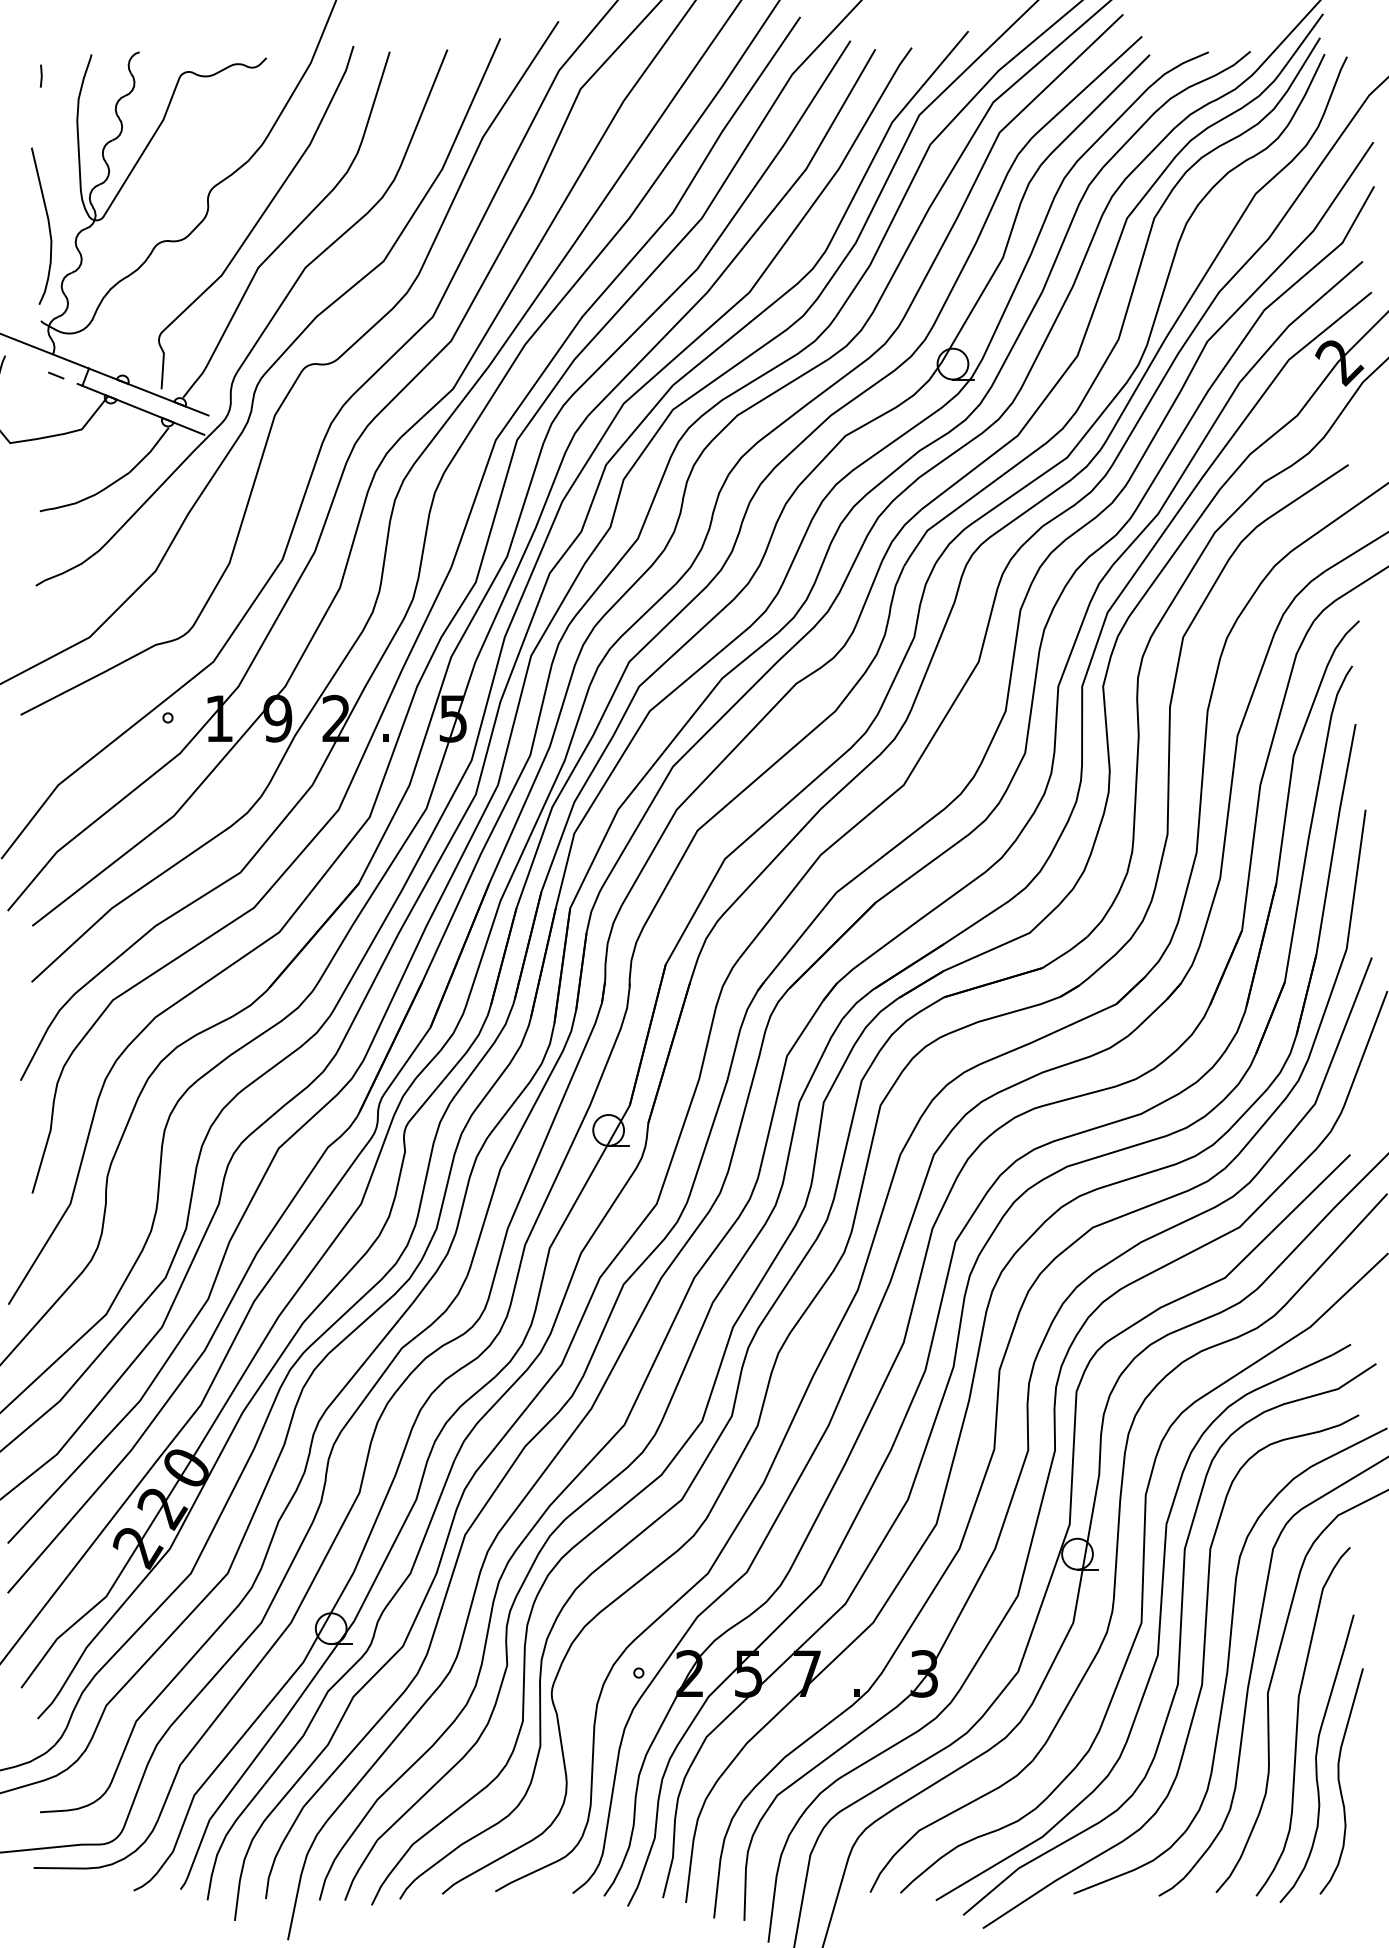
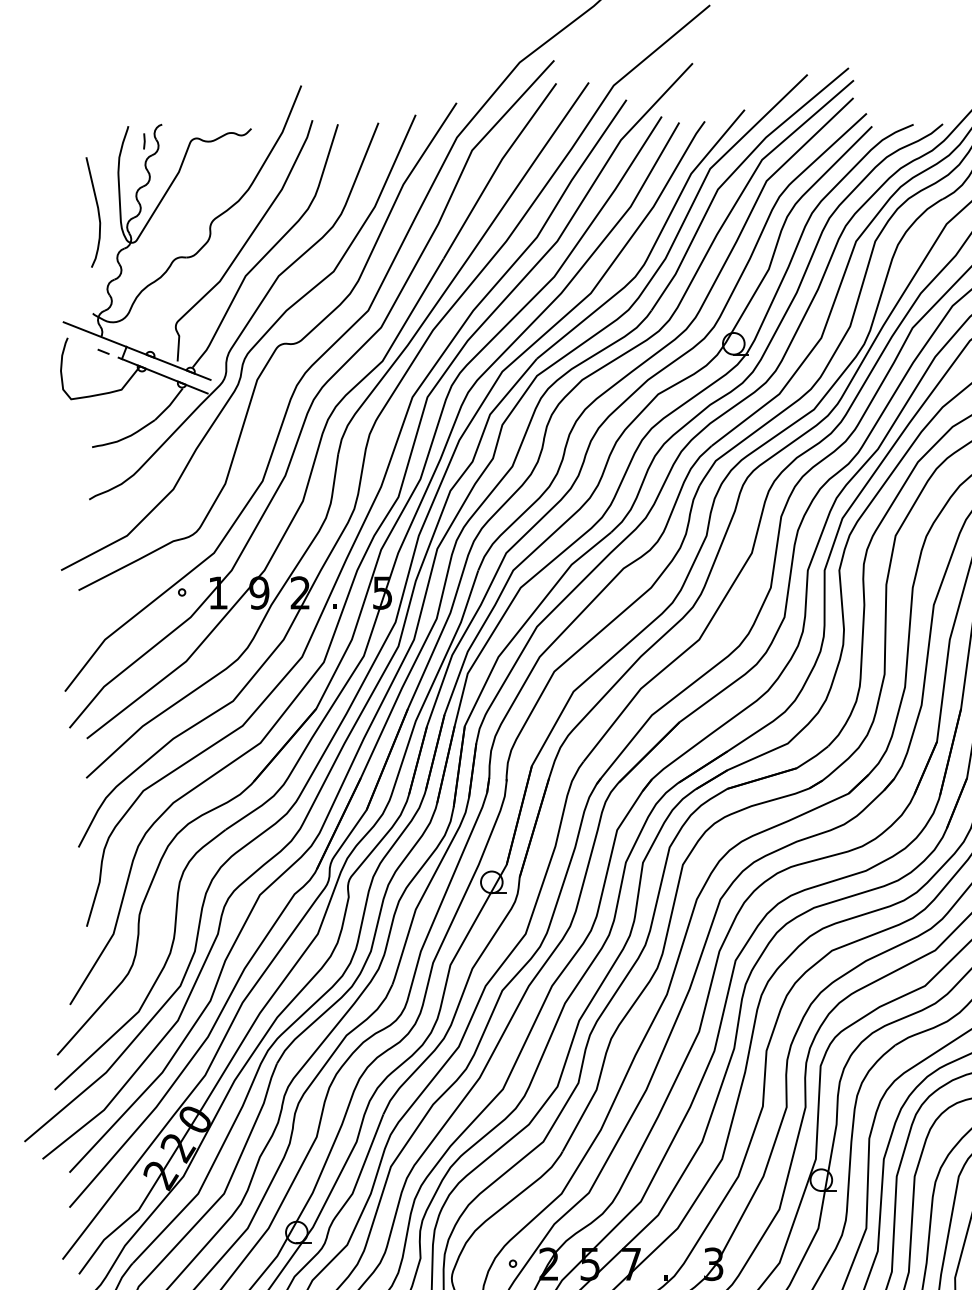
line: (41, 75) -> (144, 140), moved
curve: (48, 225) -> (98, 211), moved

